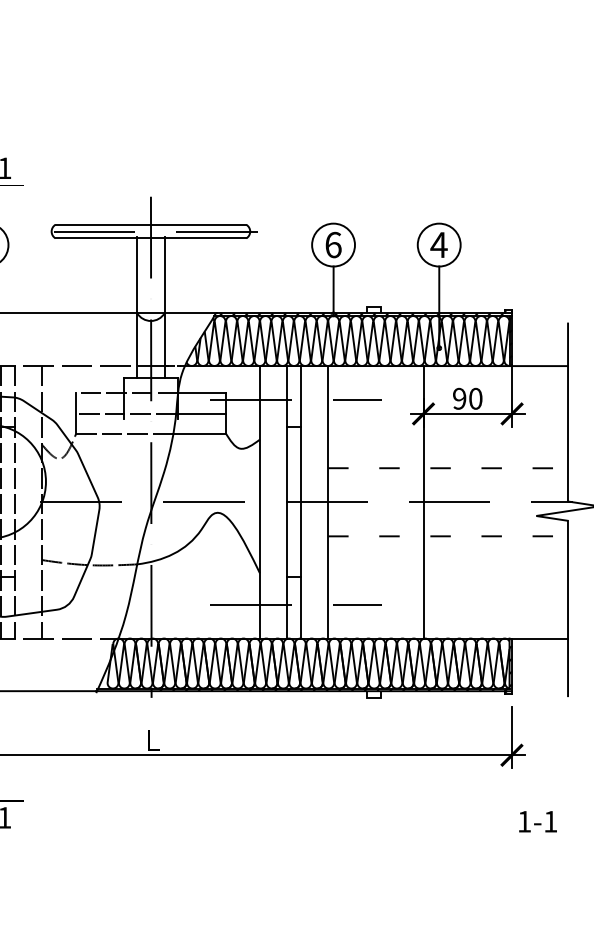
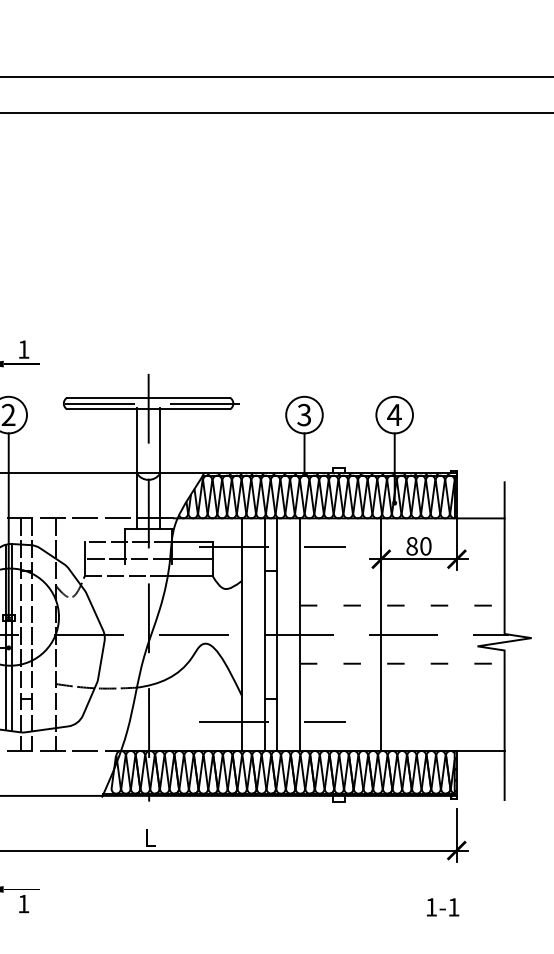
text: (333, 244) -> (304, 414), 6 -> 3
text: (458, 399) -> (411, 546), 90 -> 80
text: (538, 821) -> (443, 907), moved

